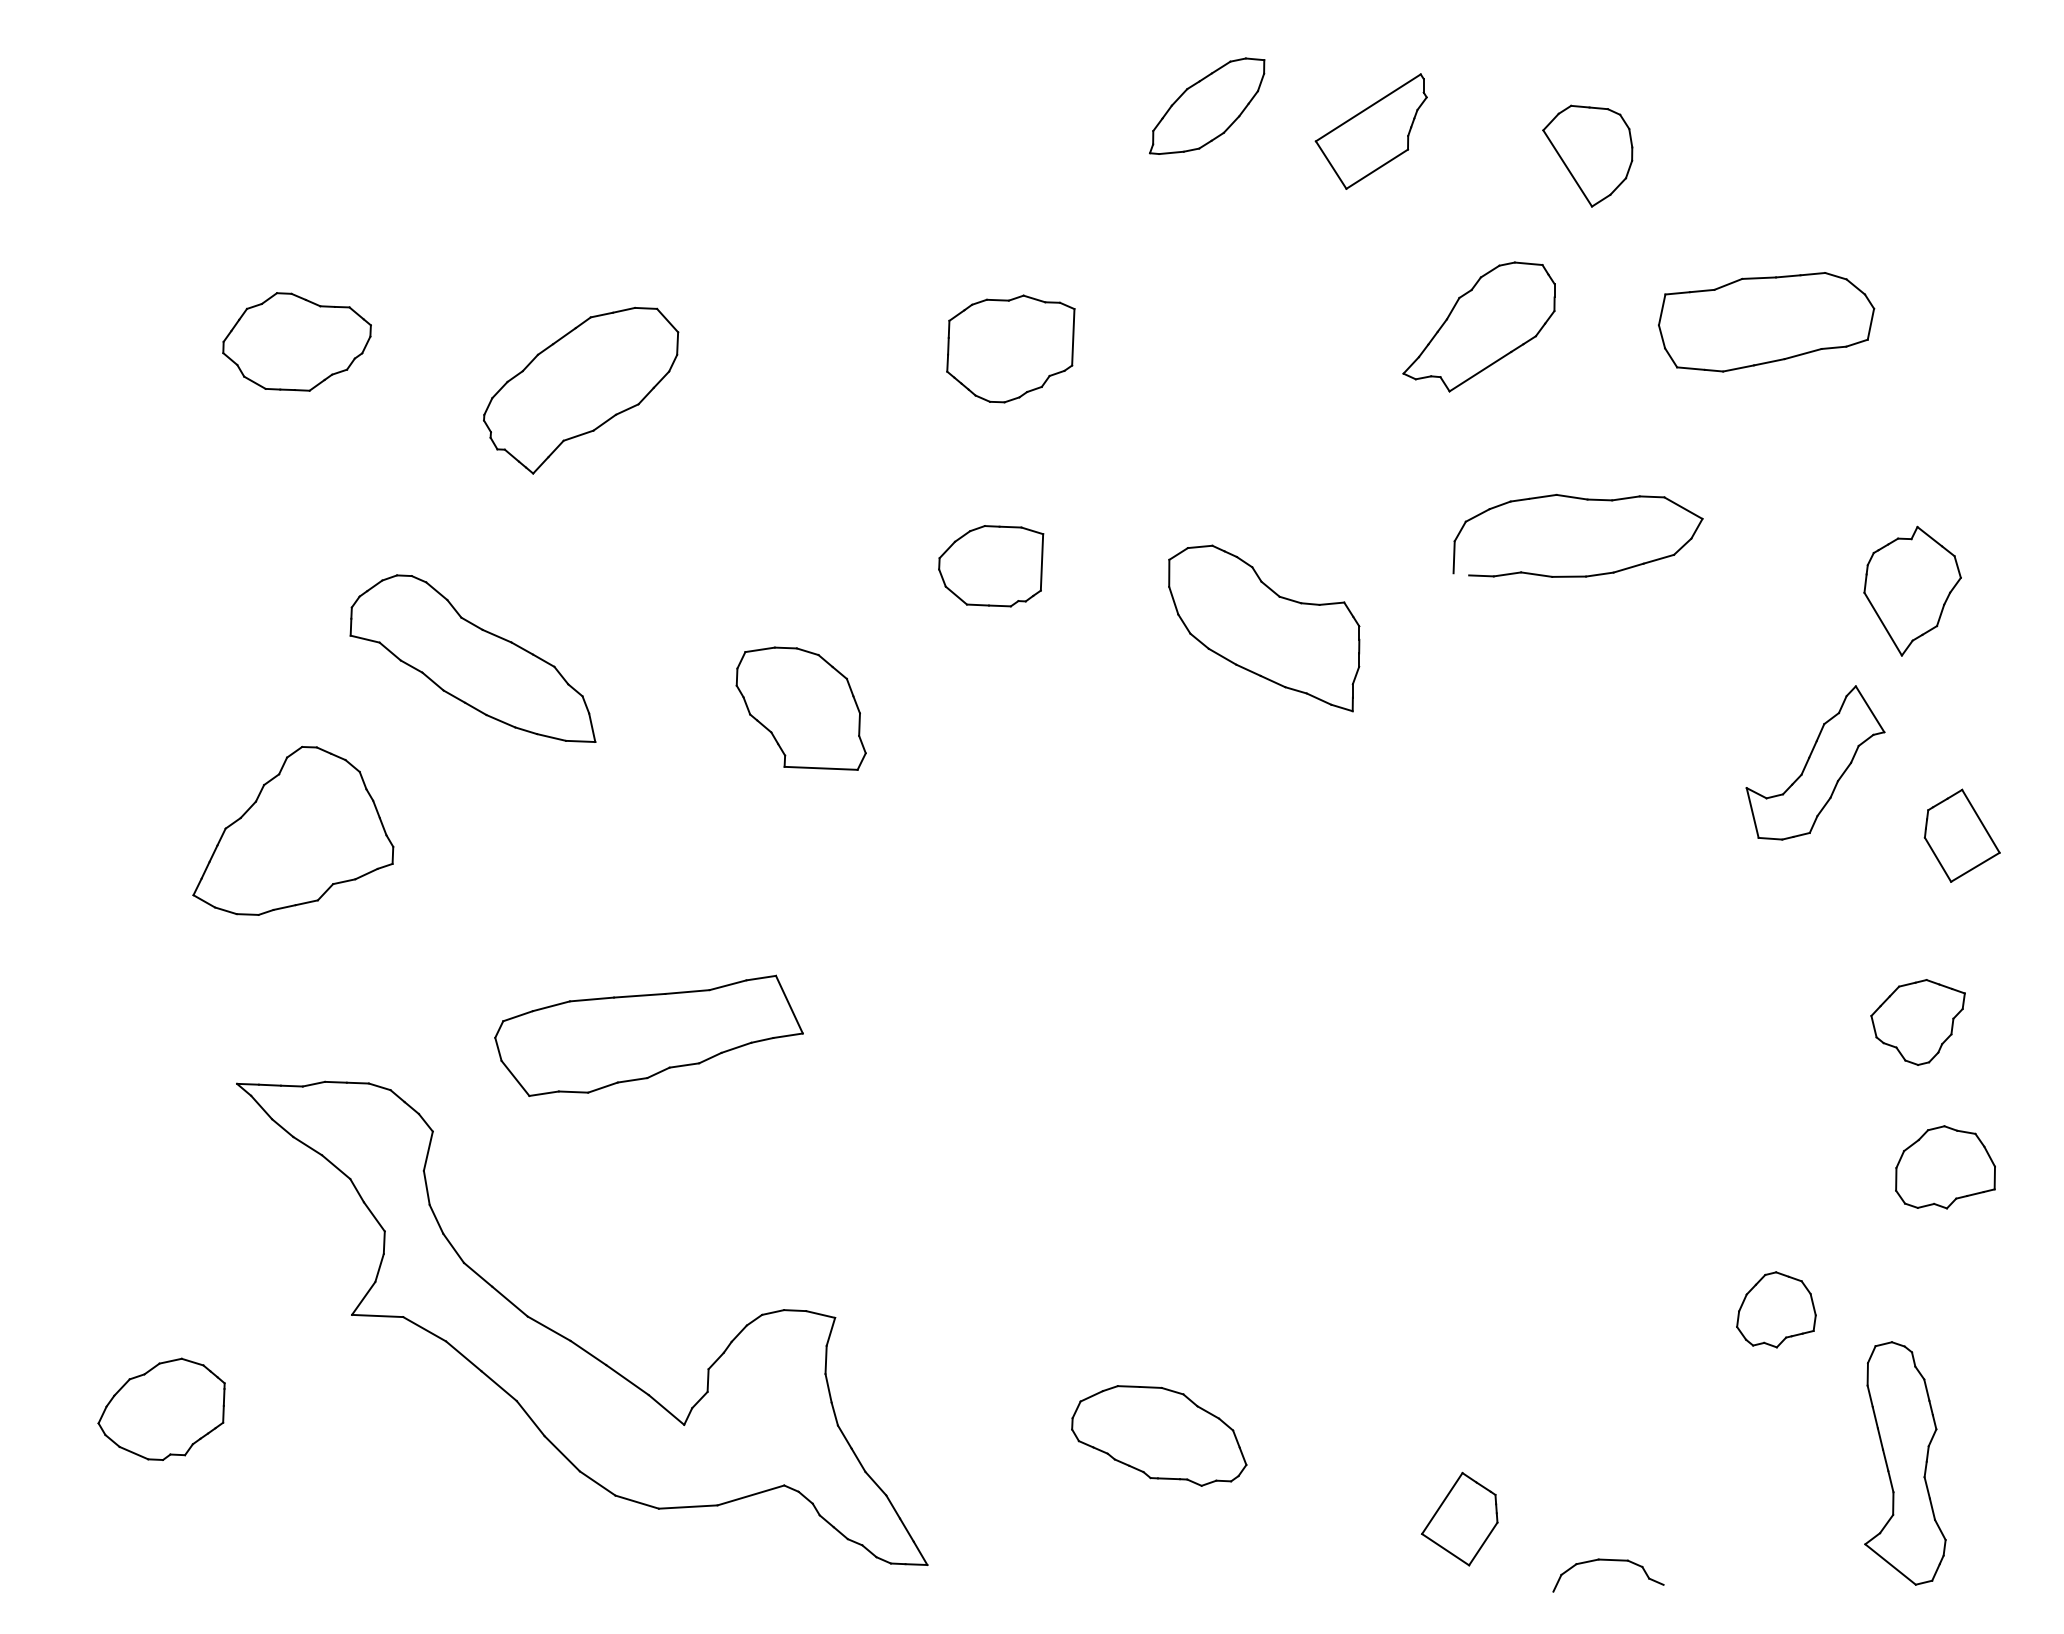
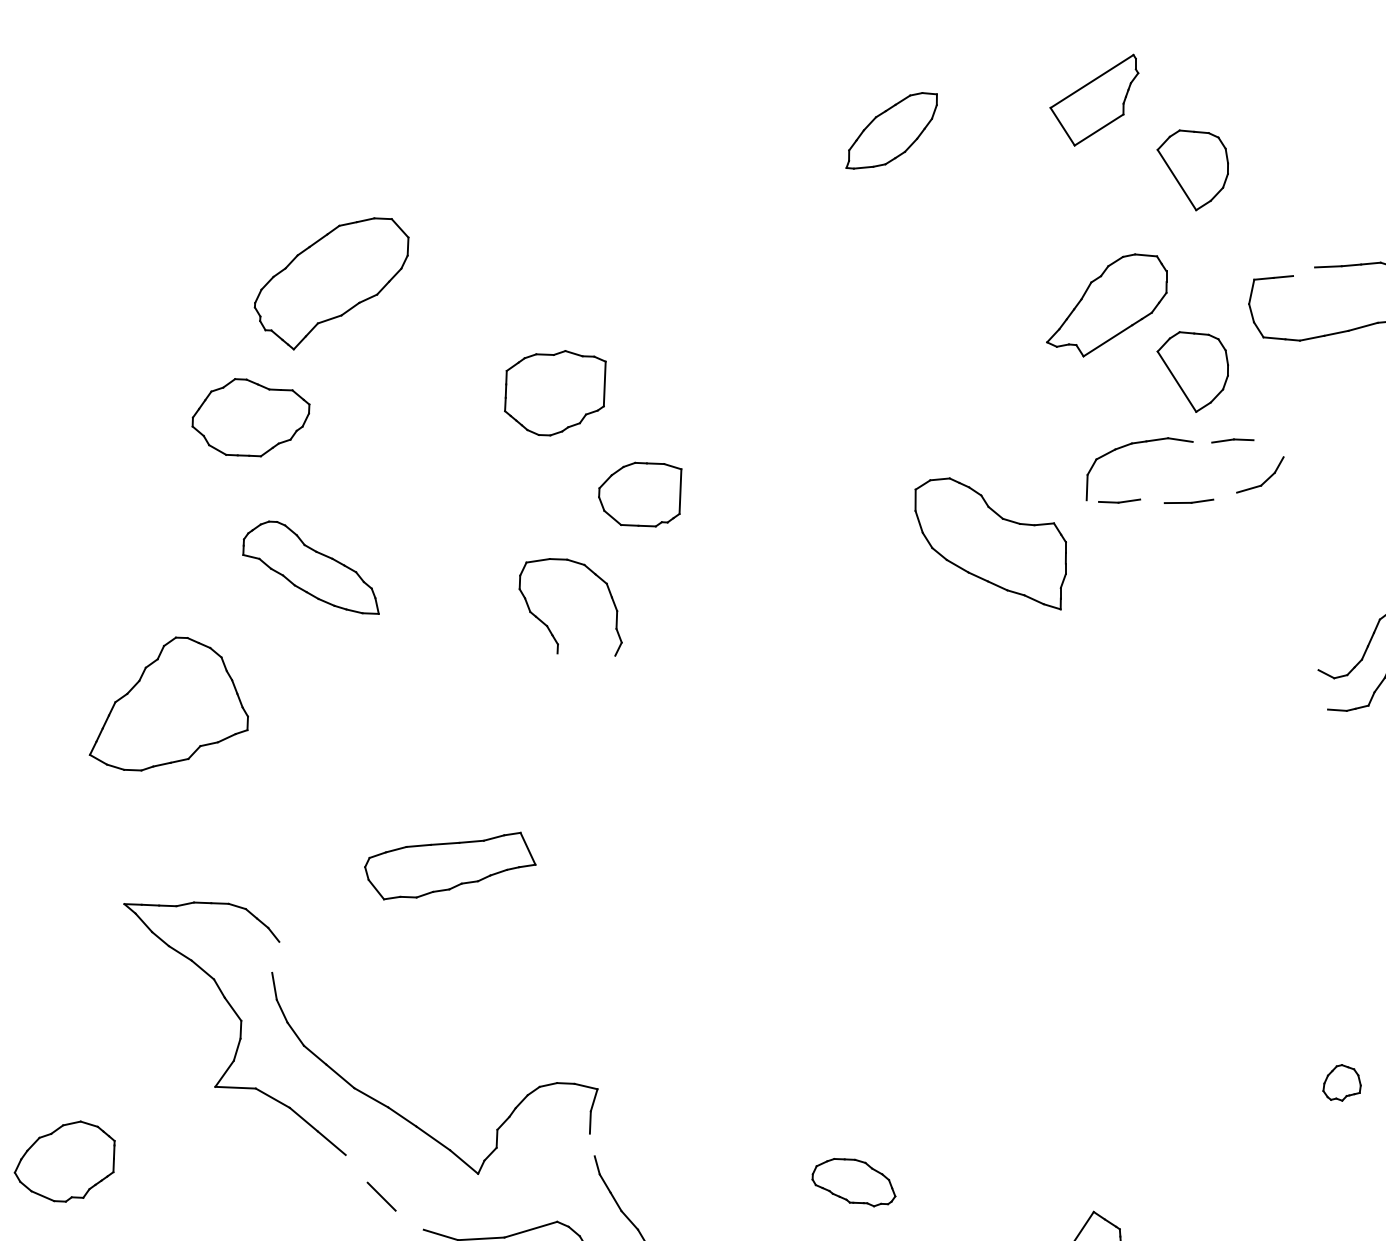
part: (1370, 131) -> (1093, 100), moved
line: (1728, 283) -> (1304, 271), removed
part: (296, 341) -> (250, 417), moved
part: (1010, 348) -> (555, 392), moved
part: (581, 390) -> (332, 283), moved
part: (1587, 410) -> (1192, 371), added
line: (1599, 499) -> (1202, 441), removed
line: (1683, 507) -> (1268, 448), removed
part: (991, 566) -> (640, 494), moved
line: (1628, 567) -> (1225, 495), removed
line: (1536, 574) -> (1152, 501), removed
part: (1264, 628) -> (990, 543), moved
part: (472, 658) -> (310, 567), size x0.7
line: (820, 767) -> (585, 653), removed
line: (1752, 812) -> (1323, 689), removed
part: (648, 1035) -> (449, 865), size x0.7
line: (427, 1150) -> (275, 956), removed
part: (1776, 1309) -> (1342, 1082), size x0.6
line: (828, 1388) -> (592, 1145), removed
line: (530, 1418) -> (356, 1168), removed
part: (1159, 1435) -> (854, 1182), size x0.6
line: (597, 1483) -> (409, 1220), removed

